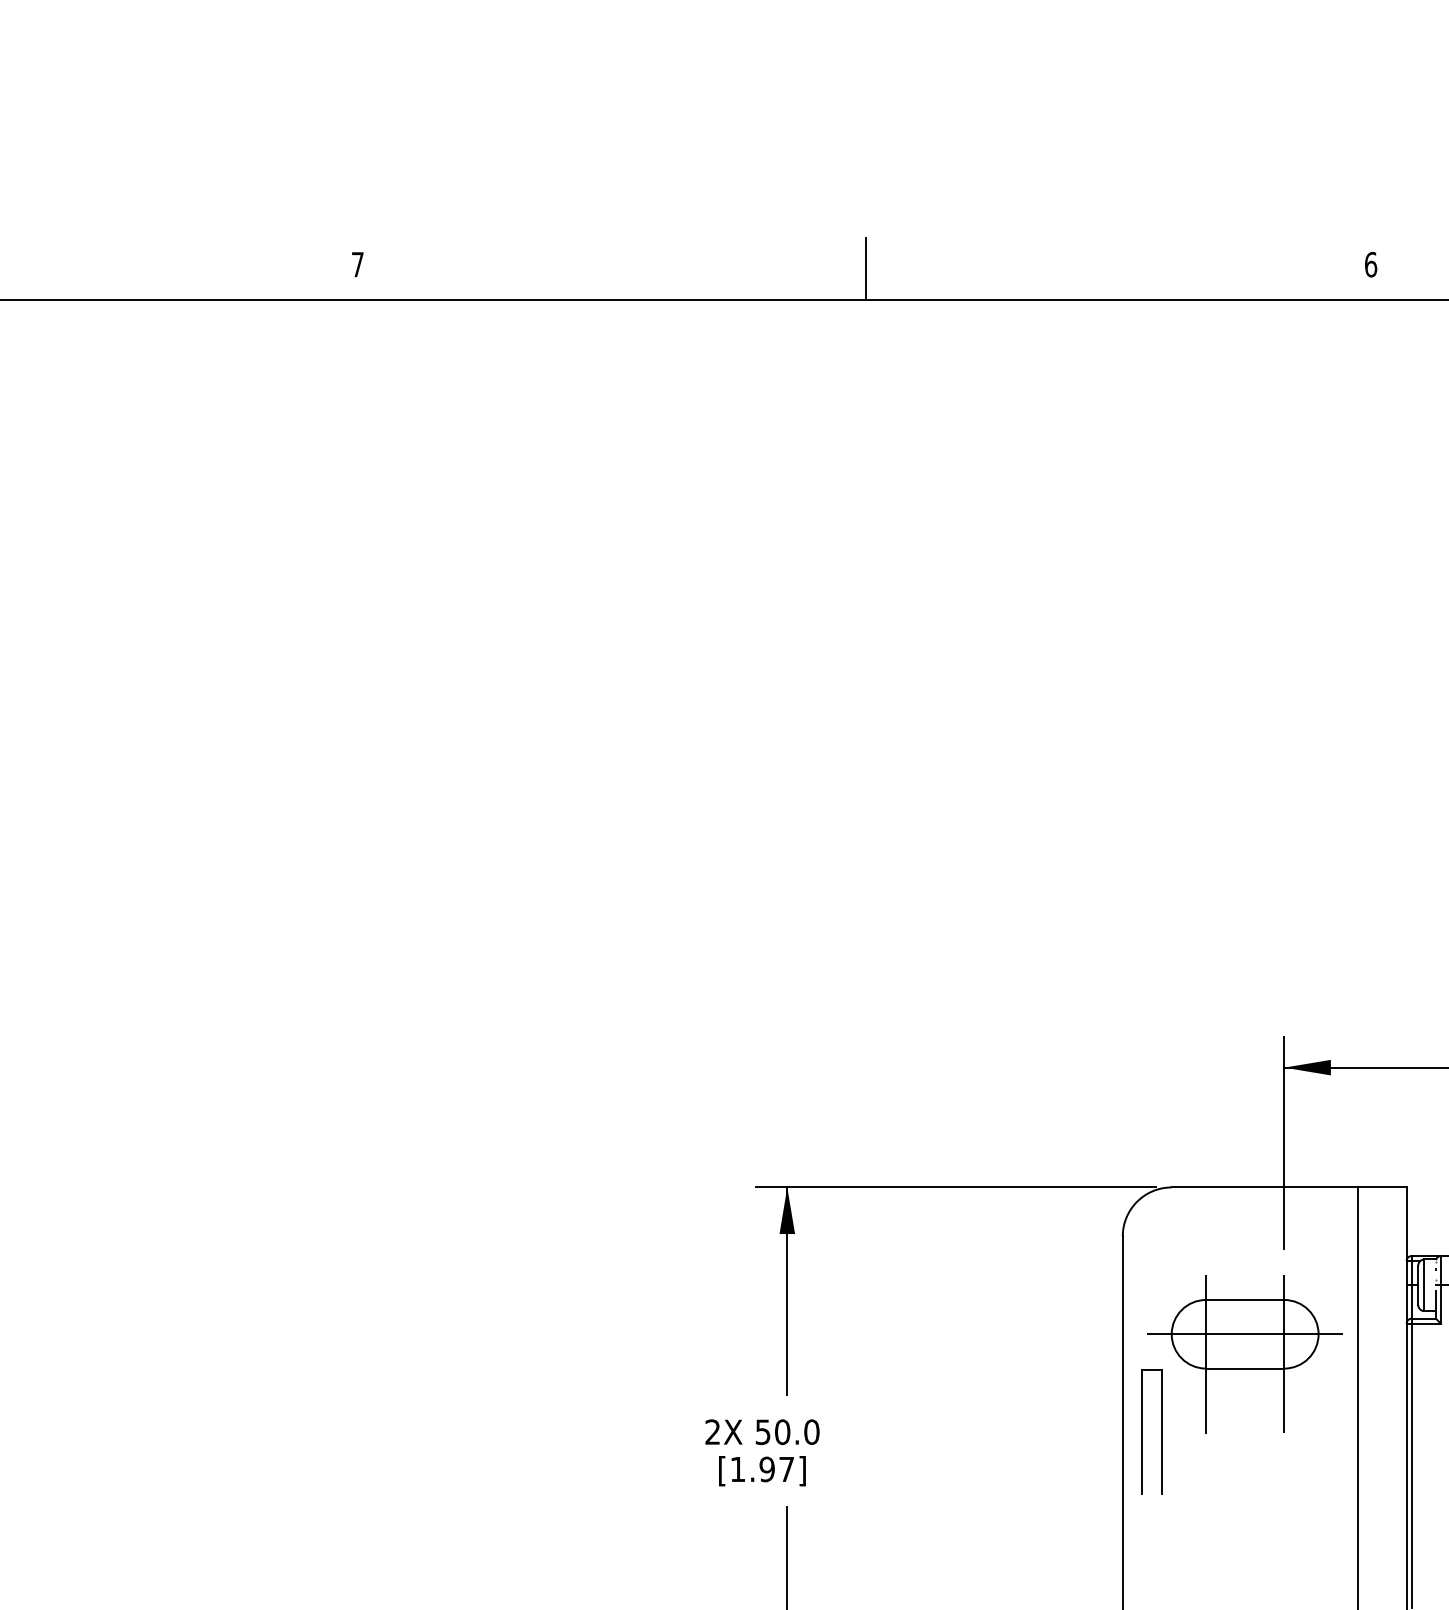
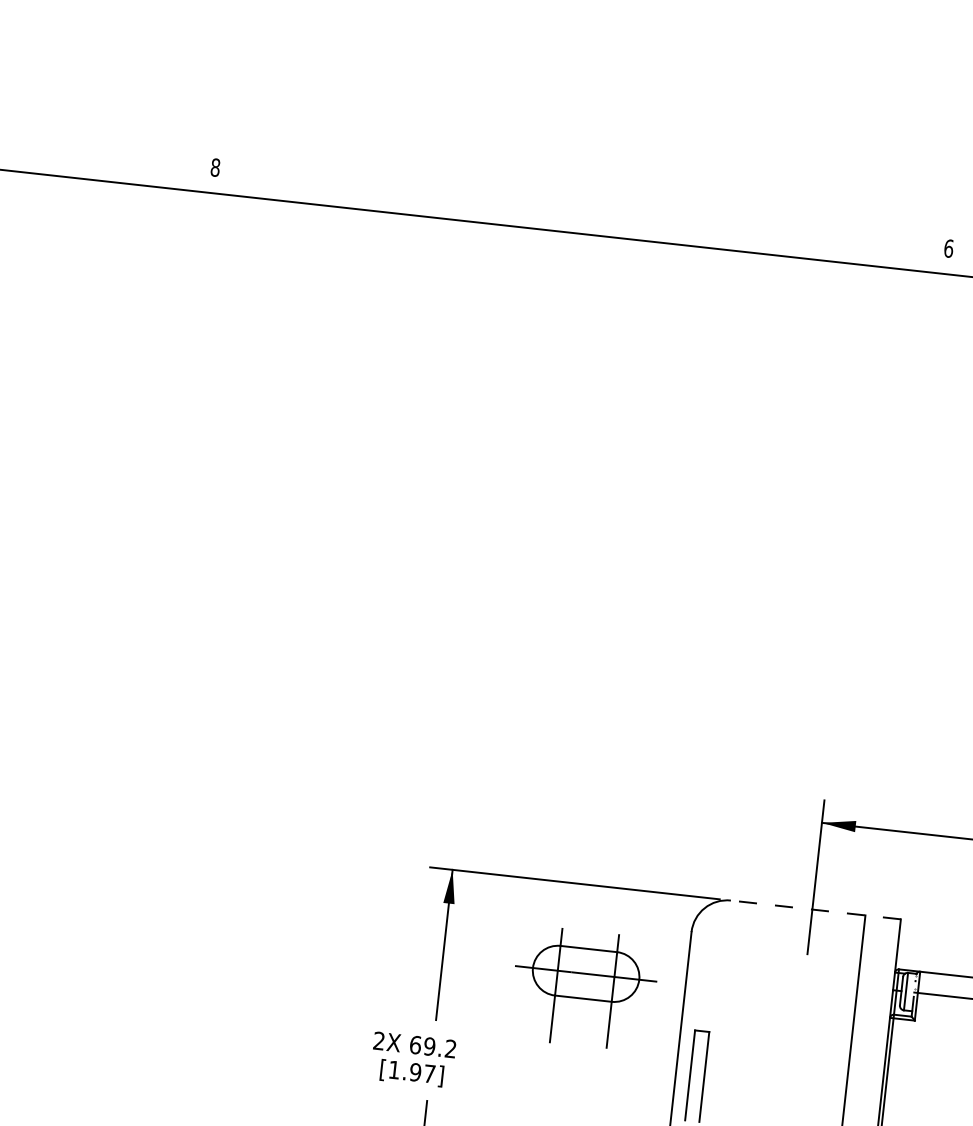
text: (357, 264) -> (215, 167), 7 -> 8
line: (865, 268) -> (582, 210), removed
line: (1288, 1187) -> (815, 909), solid -> dashed
part: (1244, 1354) -> (584, 988), moved
text: (787, 1431) -> (433, 1046), 50.0 -> 69.2

